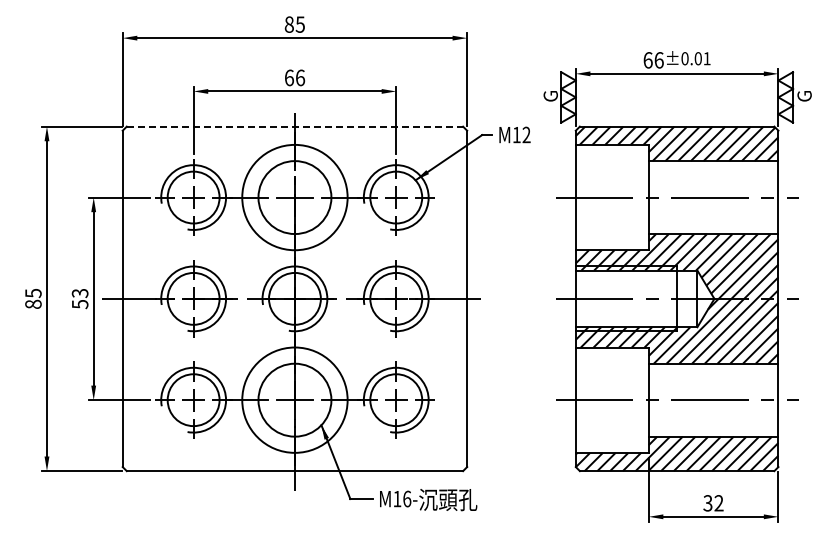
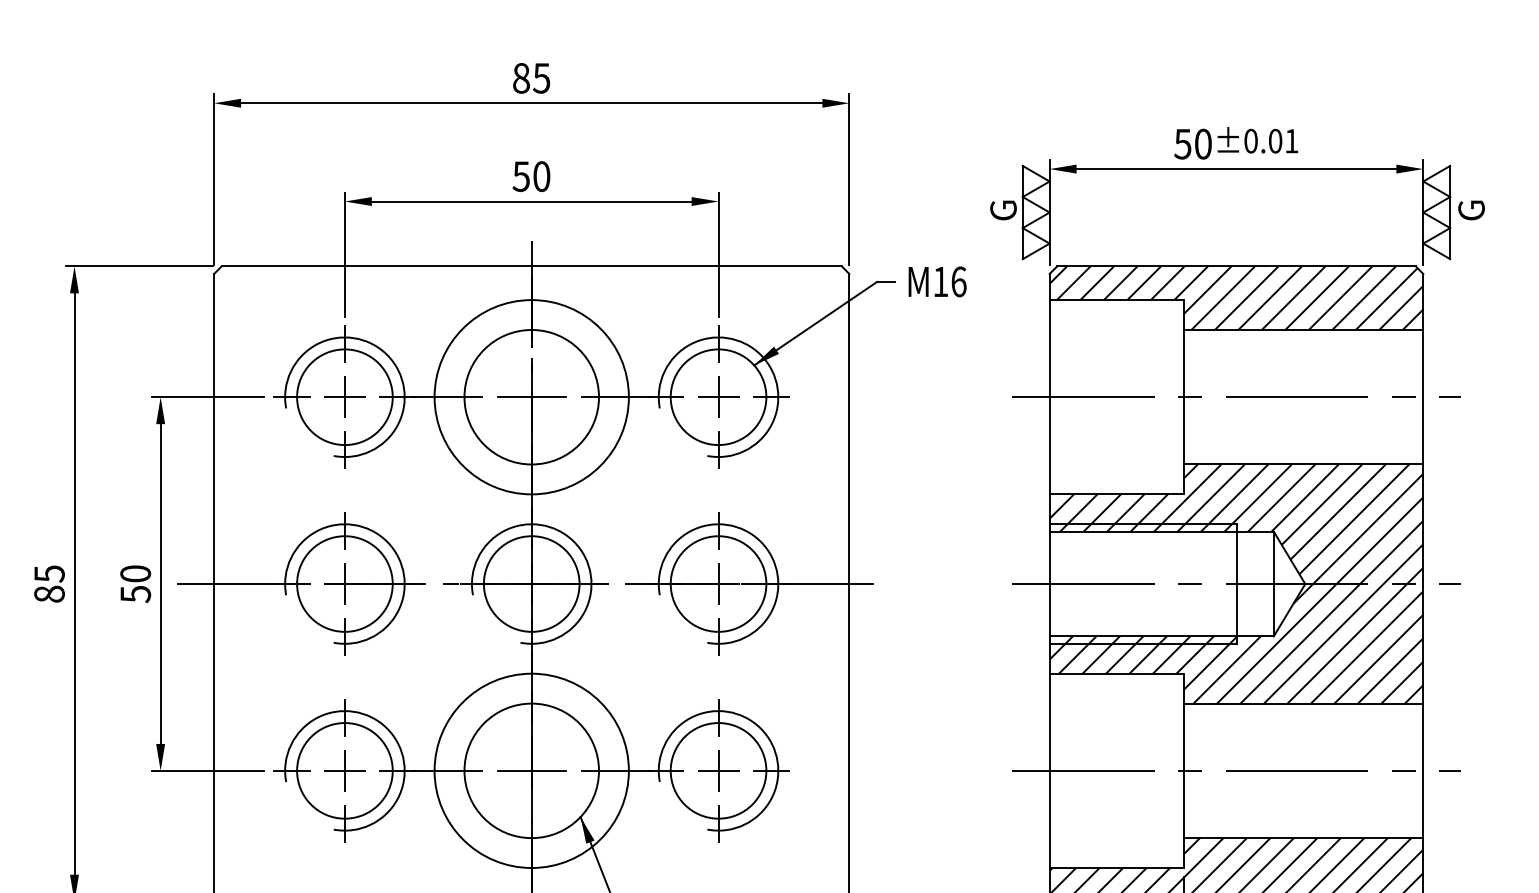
text: (653, 60) -> (1192, 144), 66 -> 50
text: (294, 77) -> (530, 175), 66 -> 50
line: (295, 126) -> (532, 266), dashed -> solid
text: (526, 134) -> (958, 280), M12 -> M16
text: (80, 293) -> (136, 574), 53 -> 50

